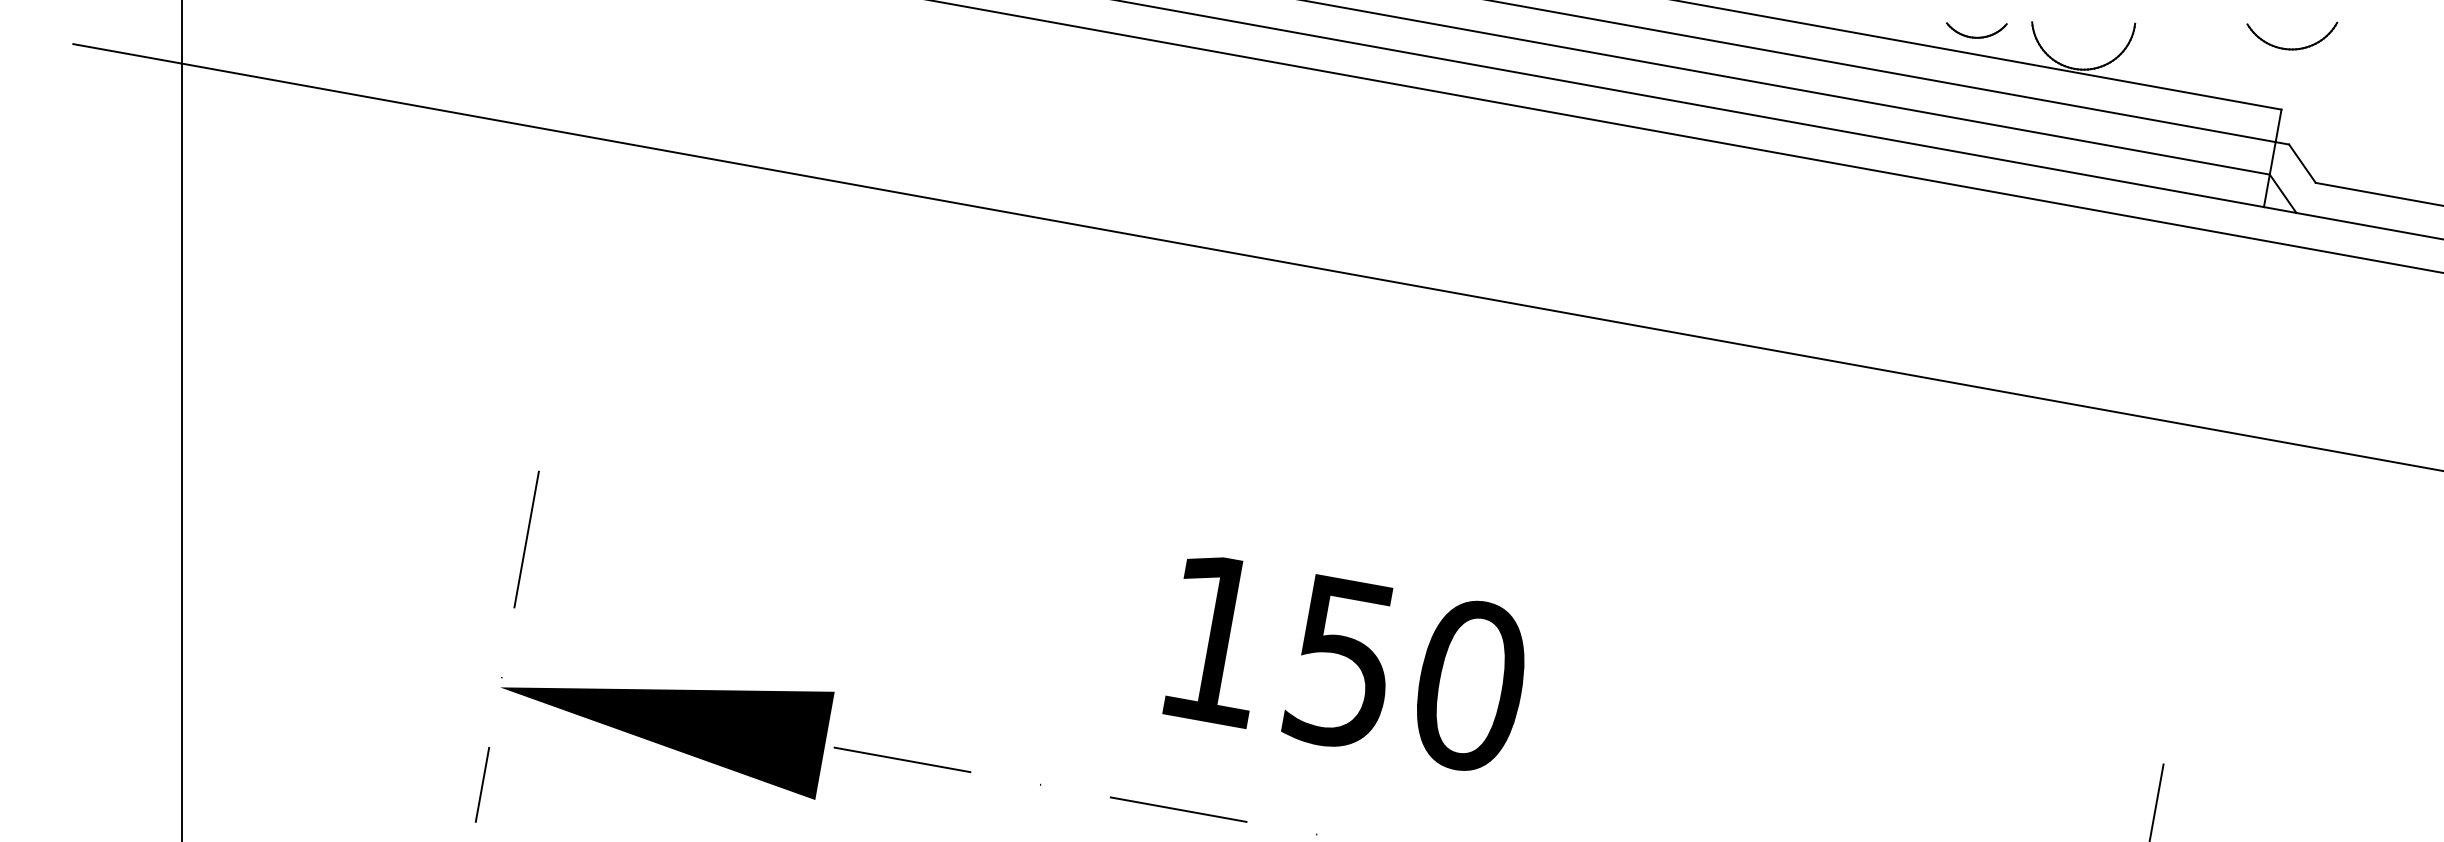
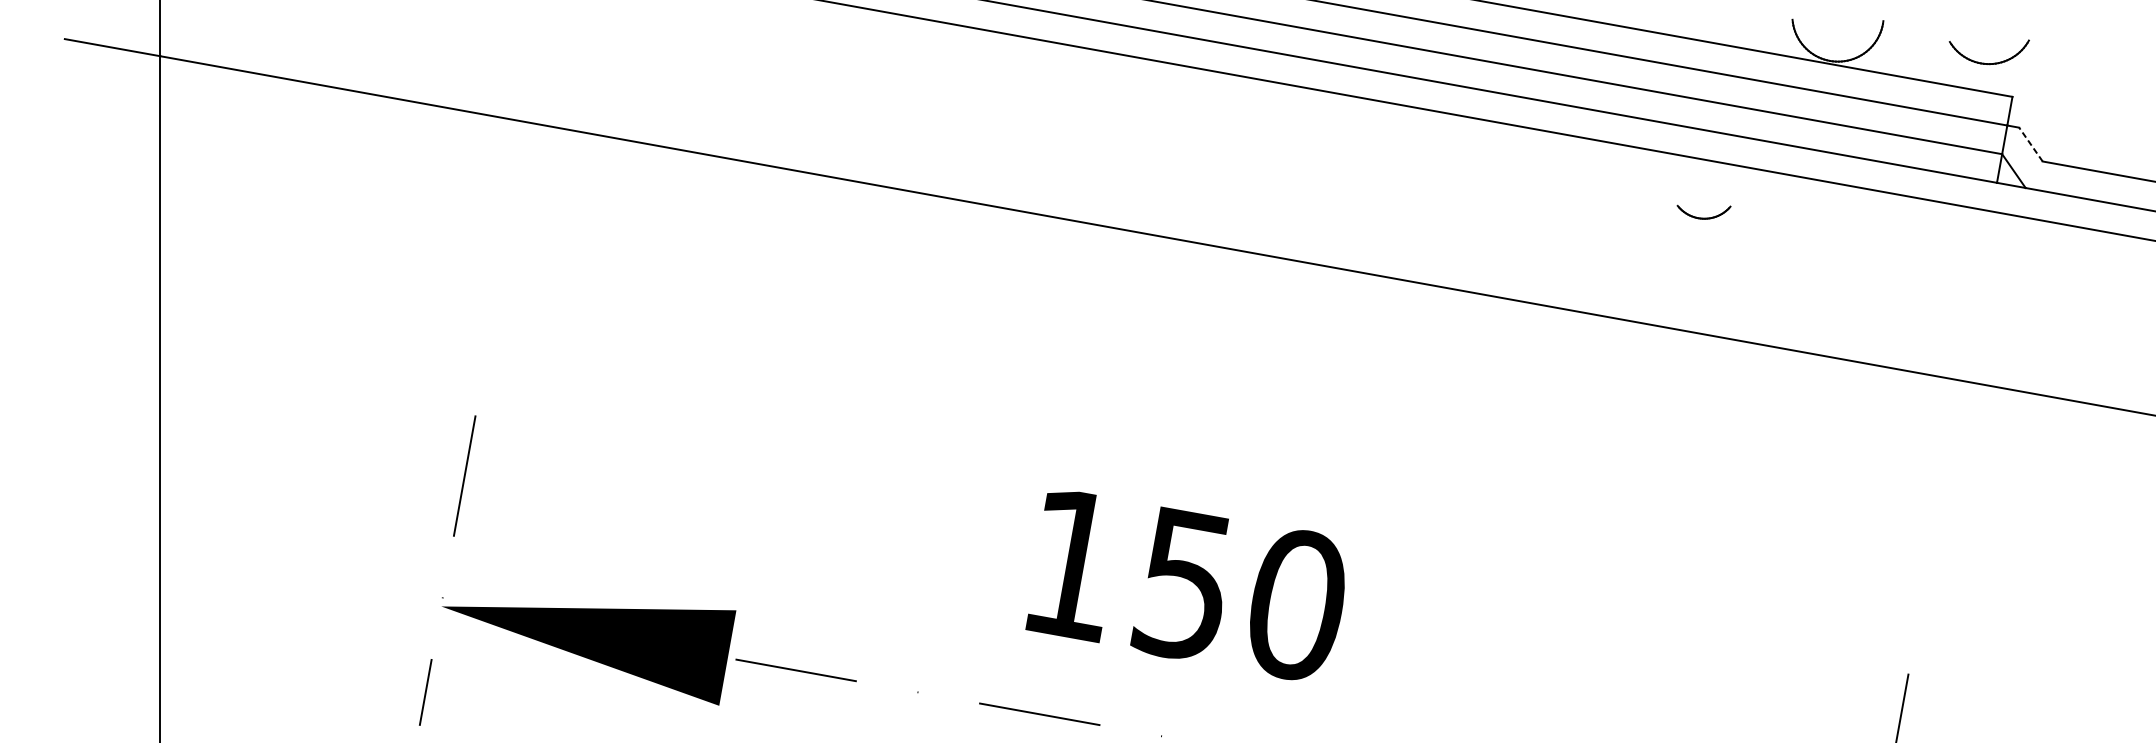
part: (1976, 30) -> (1703, 212), moved
part: (2292, 48) -> (1989, 63), moved
line: (2302, 163) -> (2031, 144), solid -> dashed

